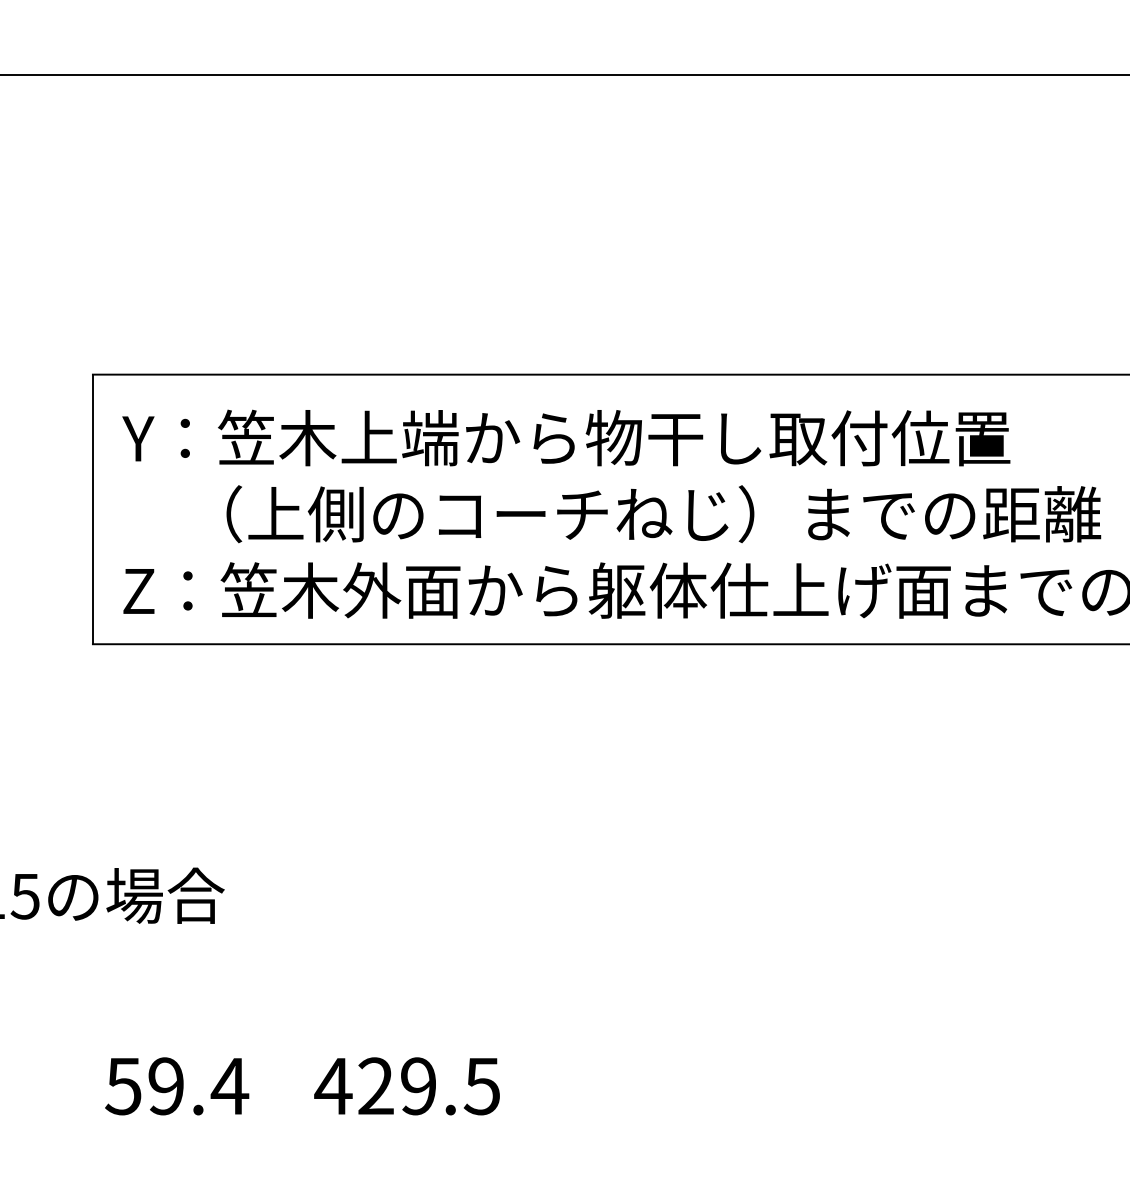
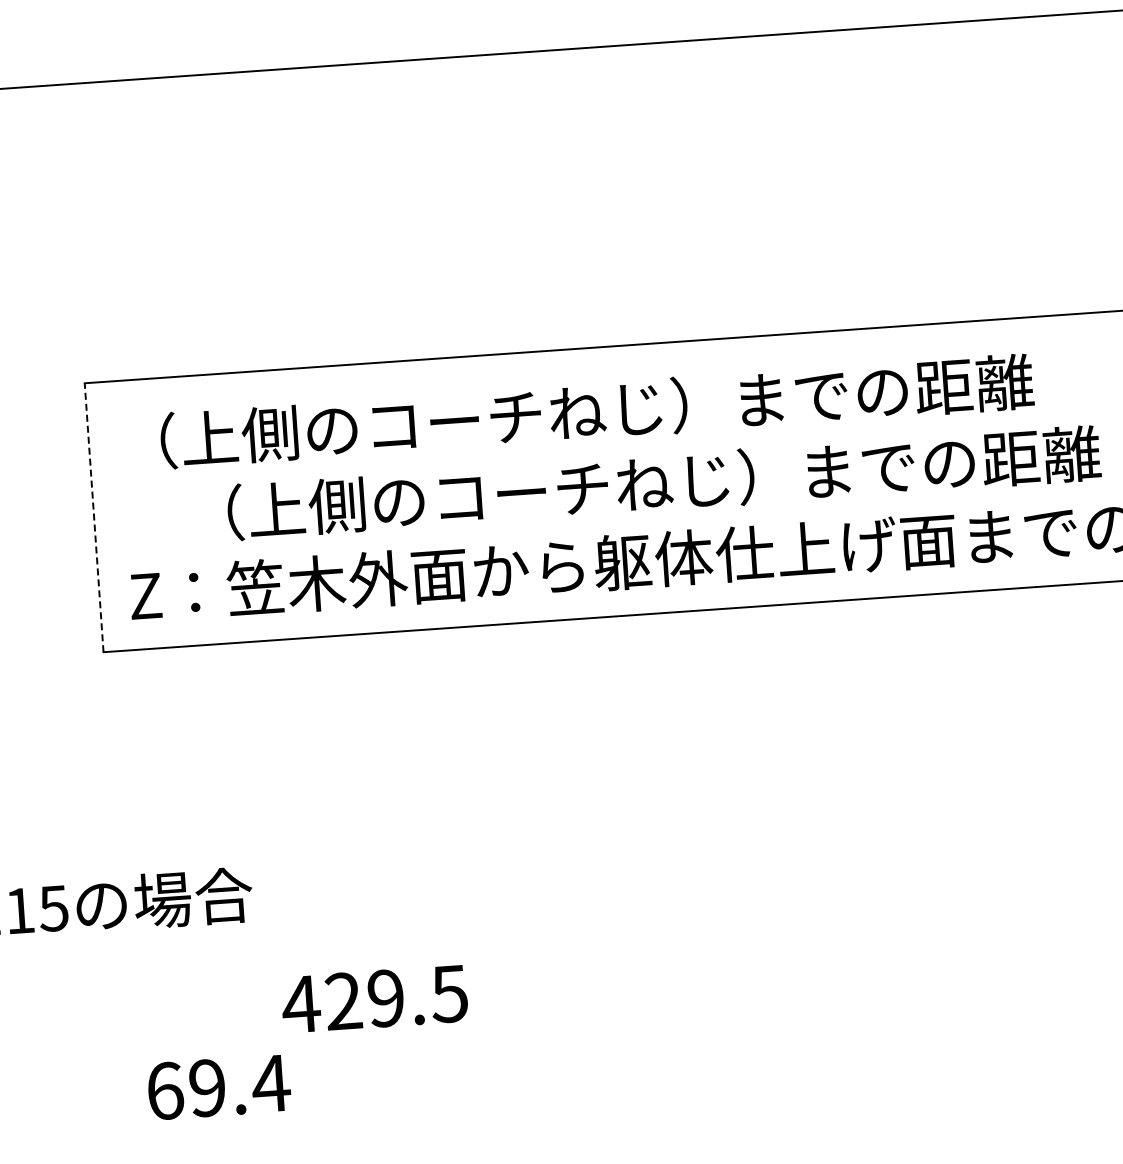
text: (580, 438) -> (575, 412), Y：笠木上端から物干し取付位置 -> （上側のコーチねじ）までの距離
line: (92, 509) -> (93, 517), solid -> dashed
text: (123, 1086) -> (164, 1091), 59.4 -> 69.4
text: (406, 1086) -> (374, 999), moved

